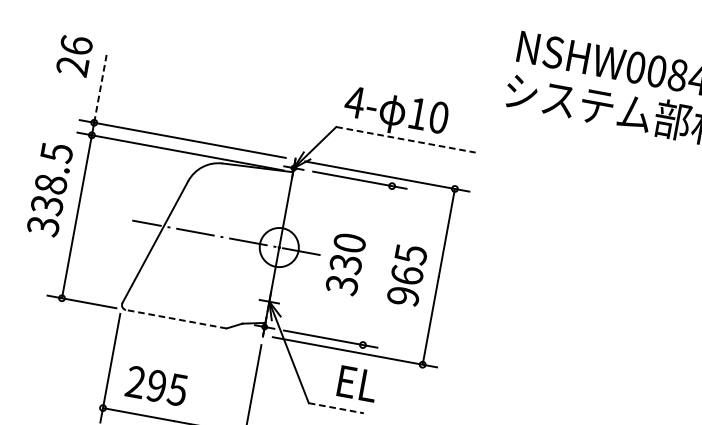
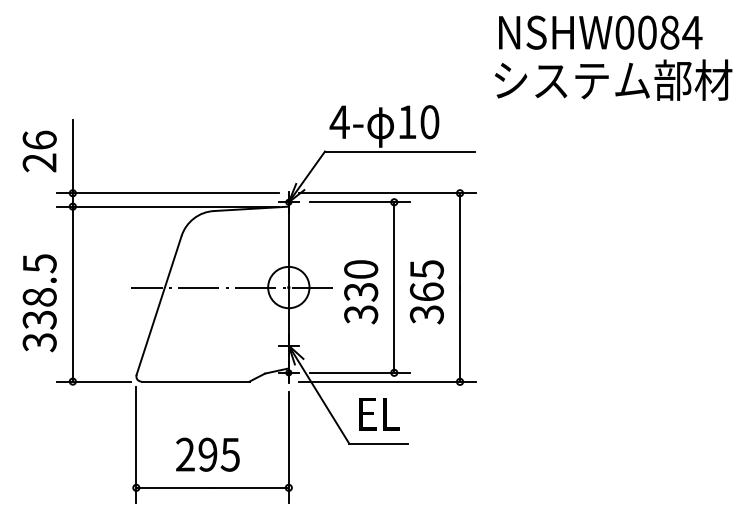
text: (74, 55) -> (39, 151), moved
line: (100, 88) -> (72, 156), dashed -> solid
line: (405, 139) -> (399, 151), dashed -> solid
text: (49, 189) -> (39, 303), moved
line: (377, 265) -> (394, 287), added
text: (402, 296) -> (426, 314), 965 -> 365
line: (176, 319) -> (195, 381), dashed -> solid
text: (357, 384) -> (379, 414), moved
text: (156, 385) -> (207, 454), moved
line: (336, 408) -> (378, 443), dashed -> solid

